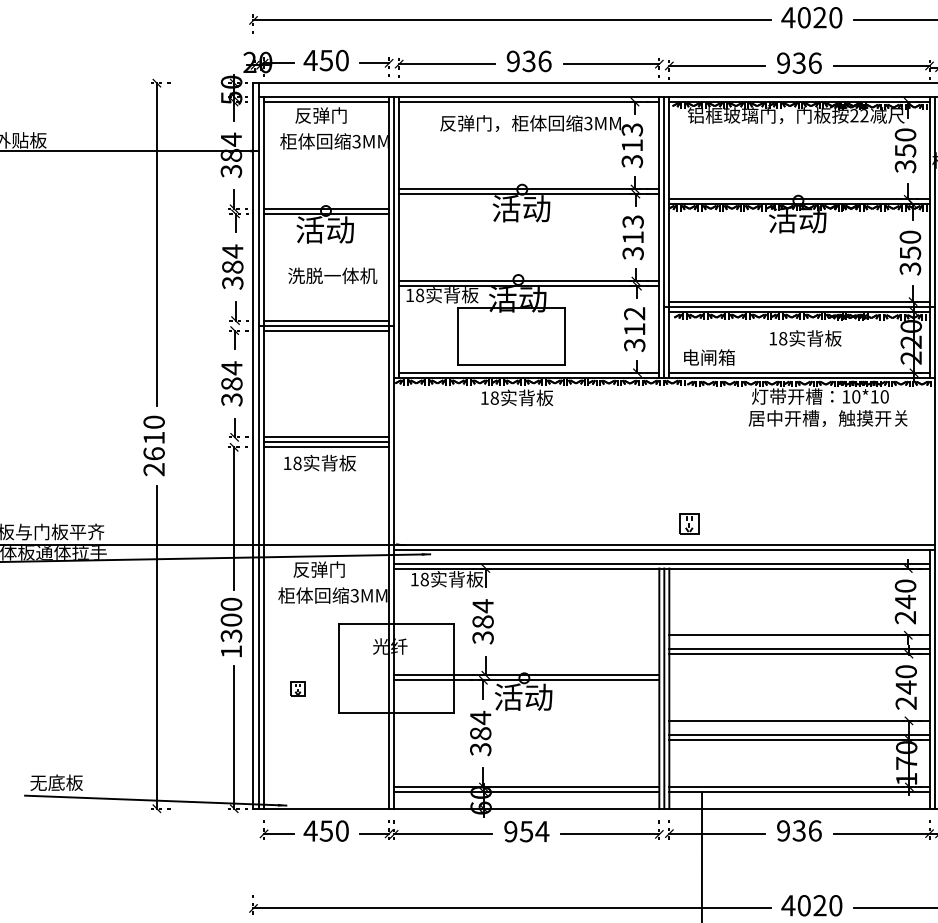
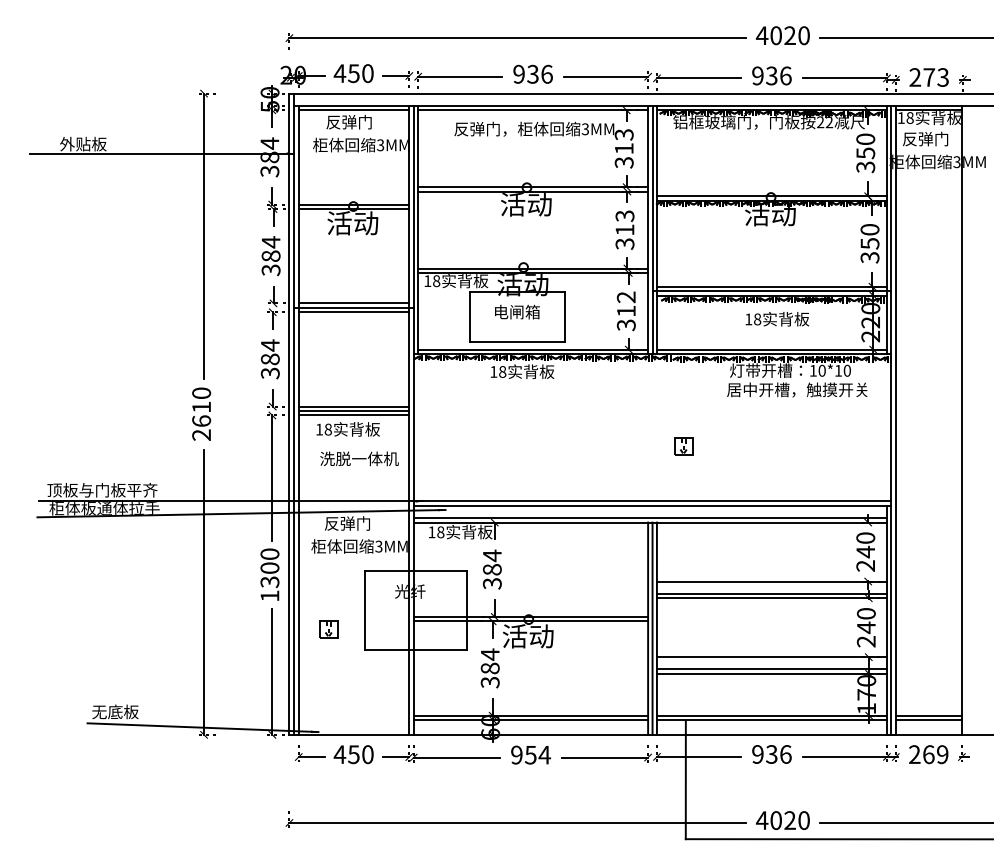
text: (332, 275) -> (359, 458), moved
text: (709, 356) -> (517, 311), moved
part: (689, 524) -> (683, 446), moved
part: (297, 689) -> (328, 629), size x1.43

